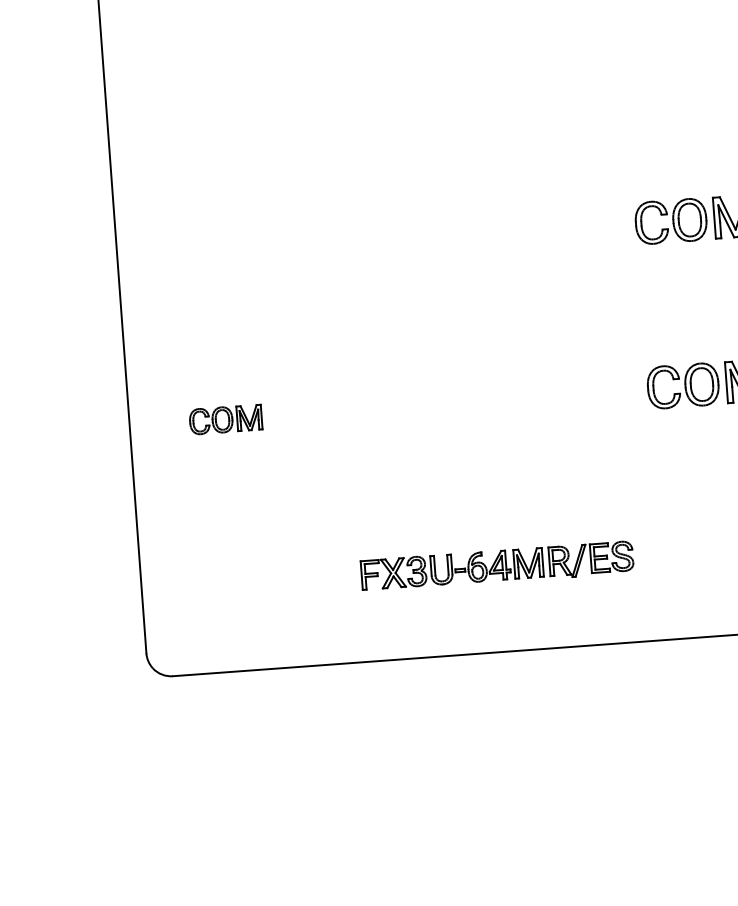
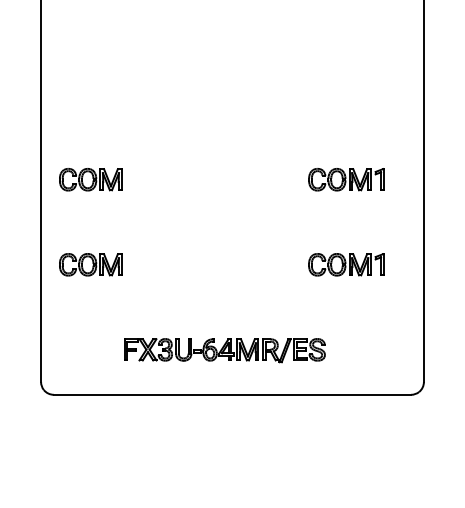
part: (213, 254) -> (90, 179), added
part: (225, 419) -> (90, 264), size x1.67
part: (496, 566) -> (224, 350), size x1.43

